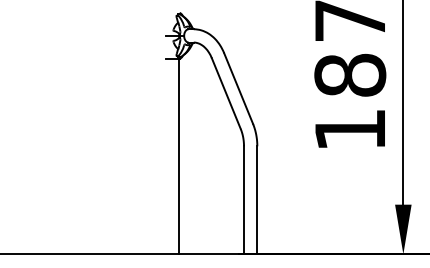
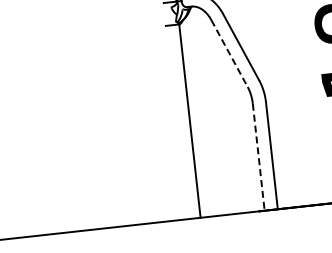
line: (226, 94) -> (229, 54), solid -> dashed
line: (244, 200) -> (259, 157), solid -> dashed

